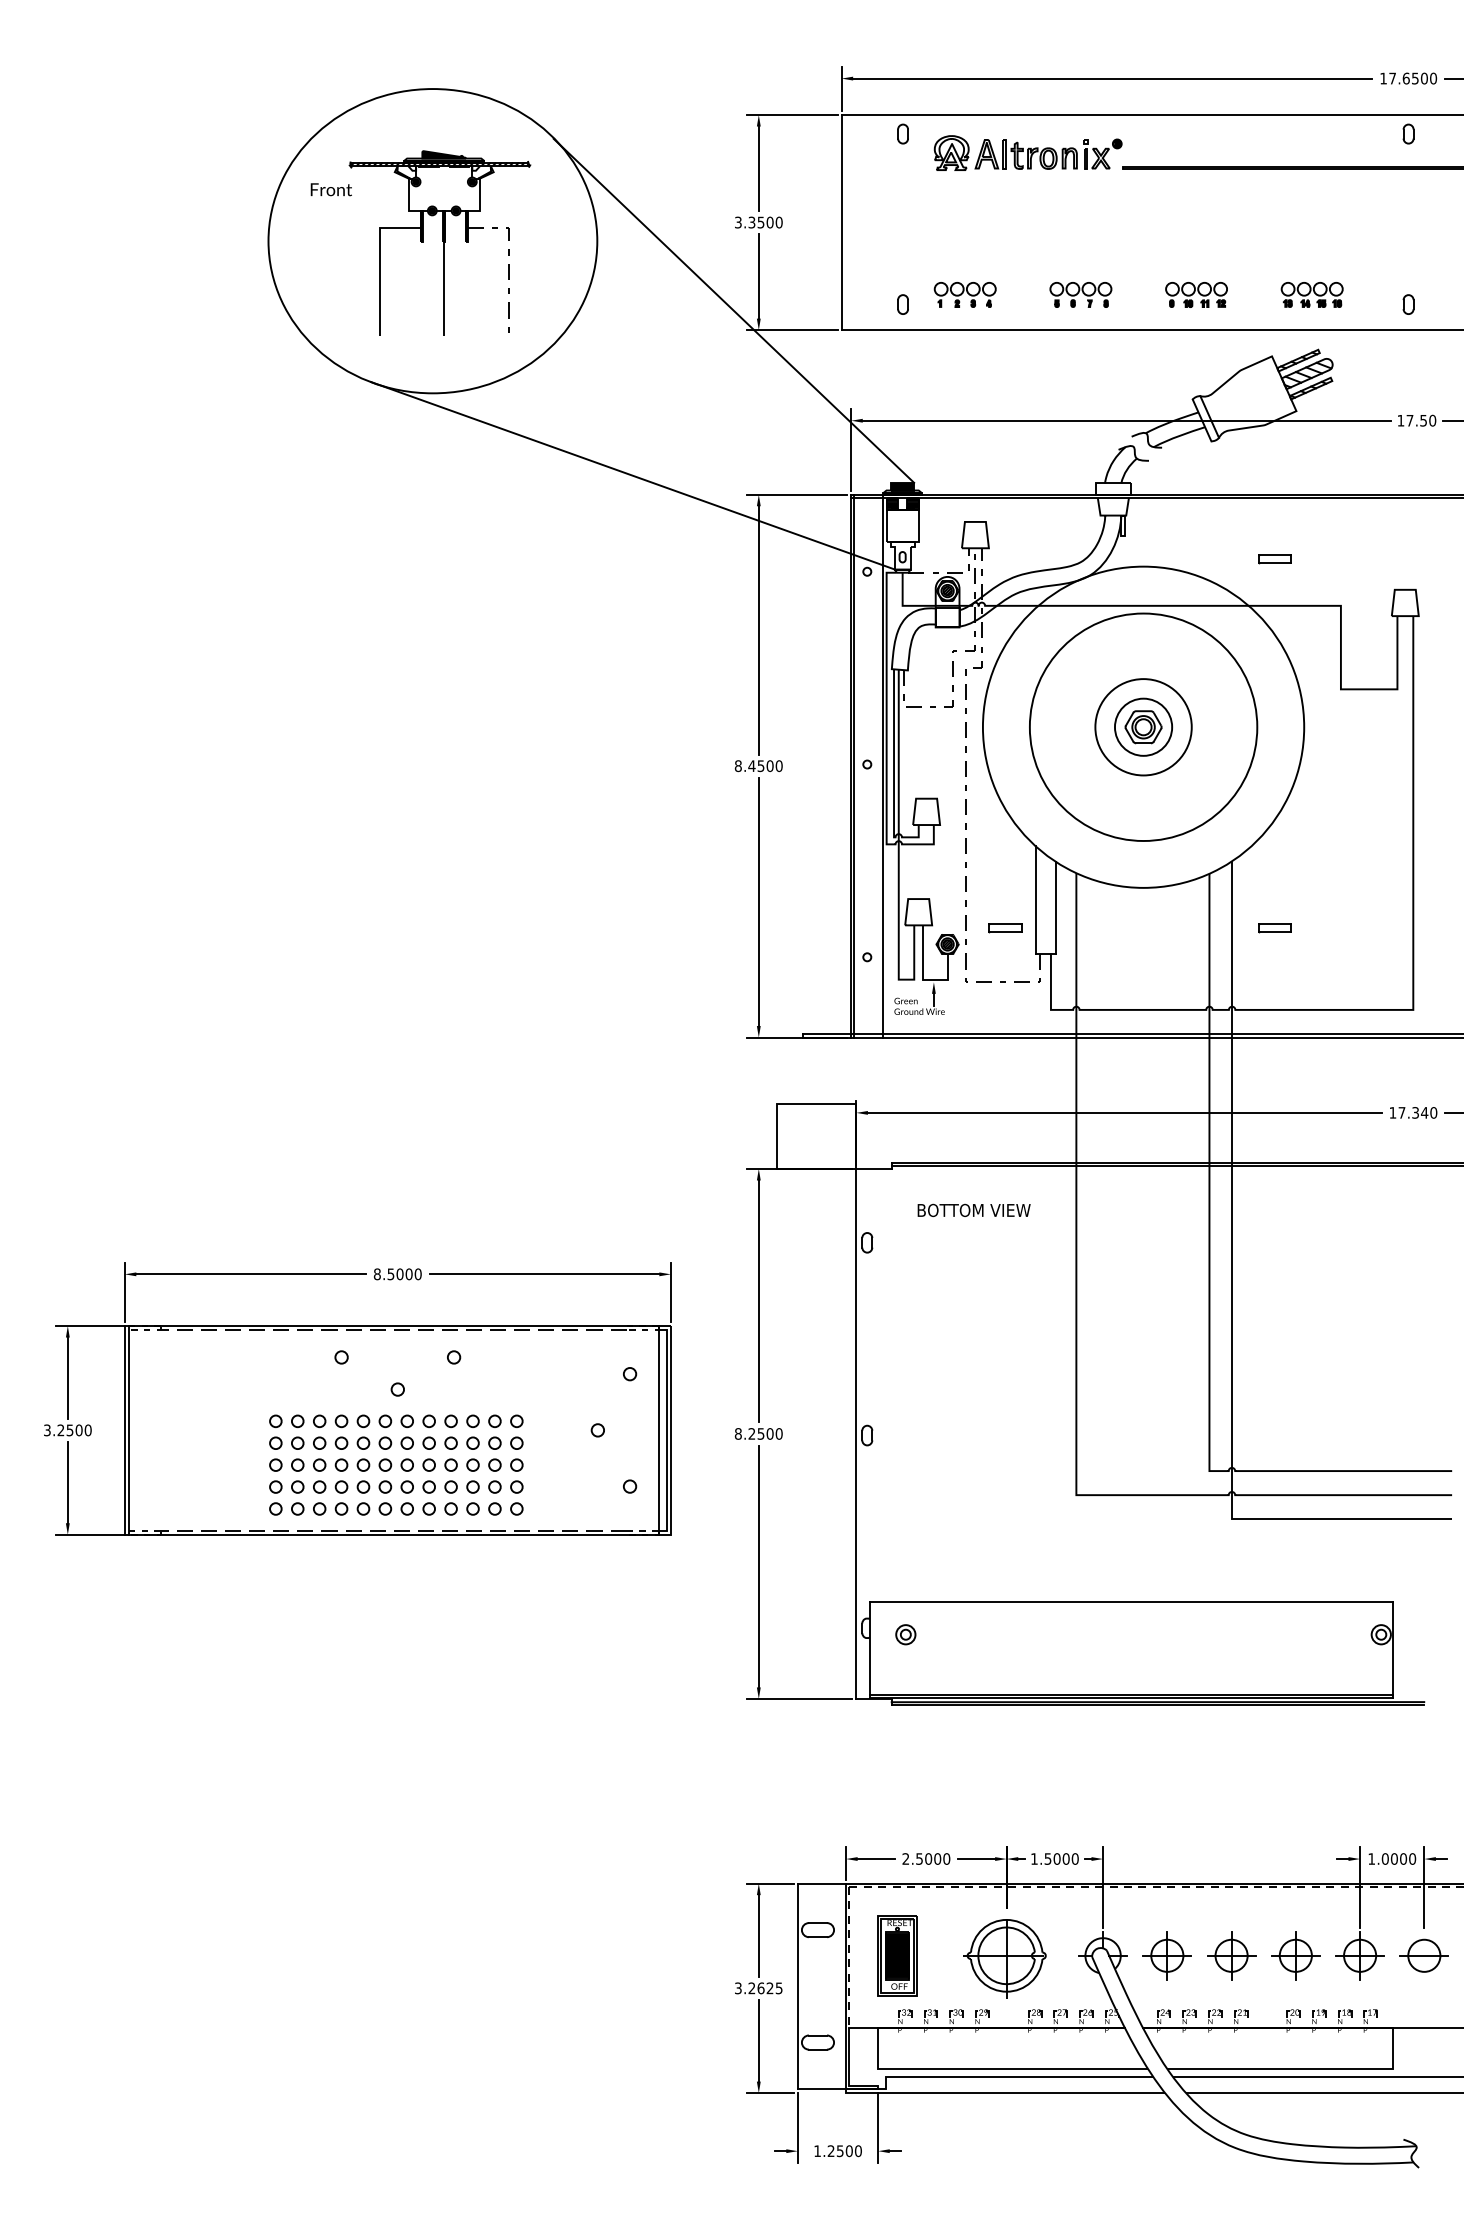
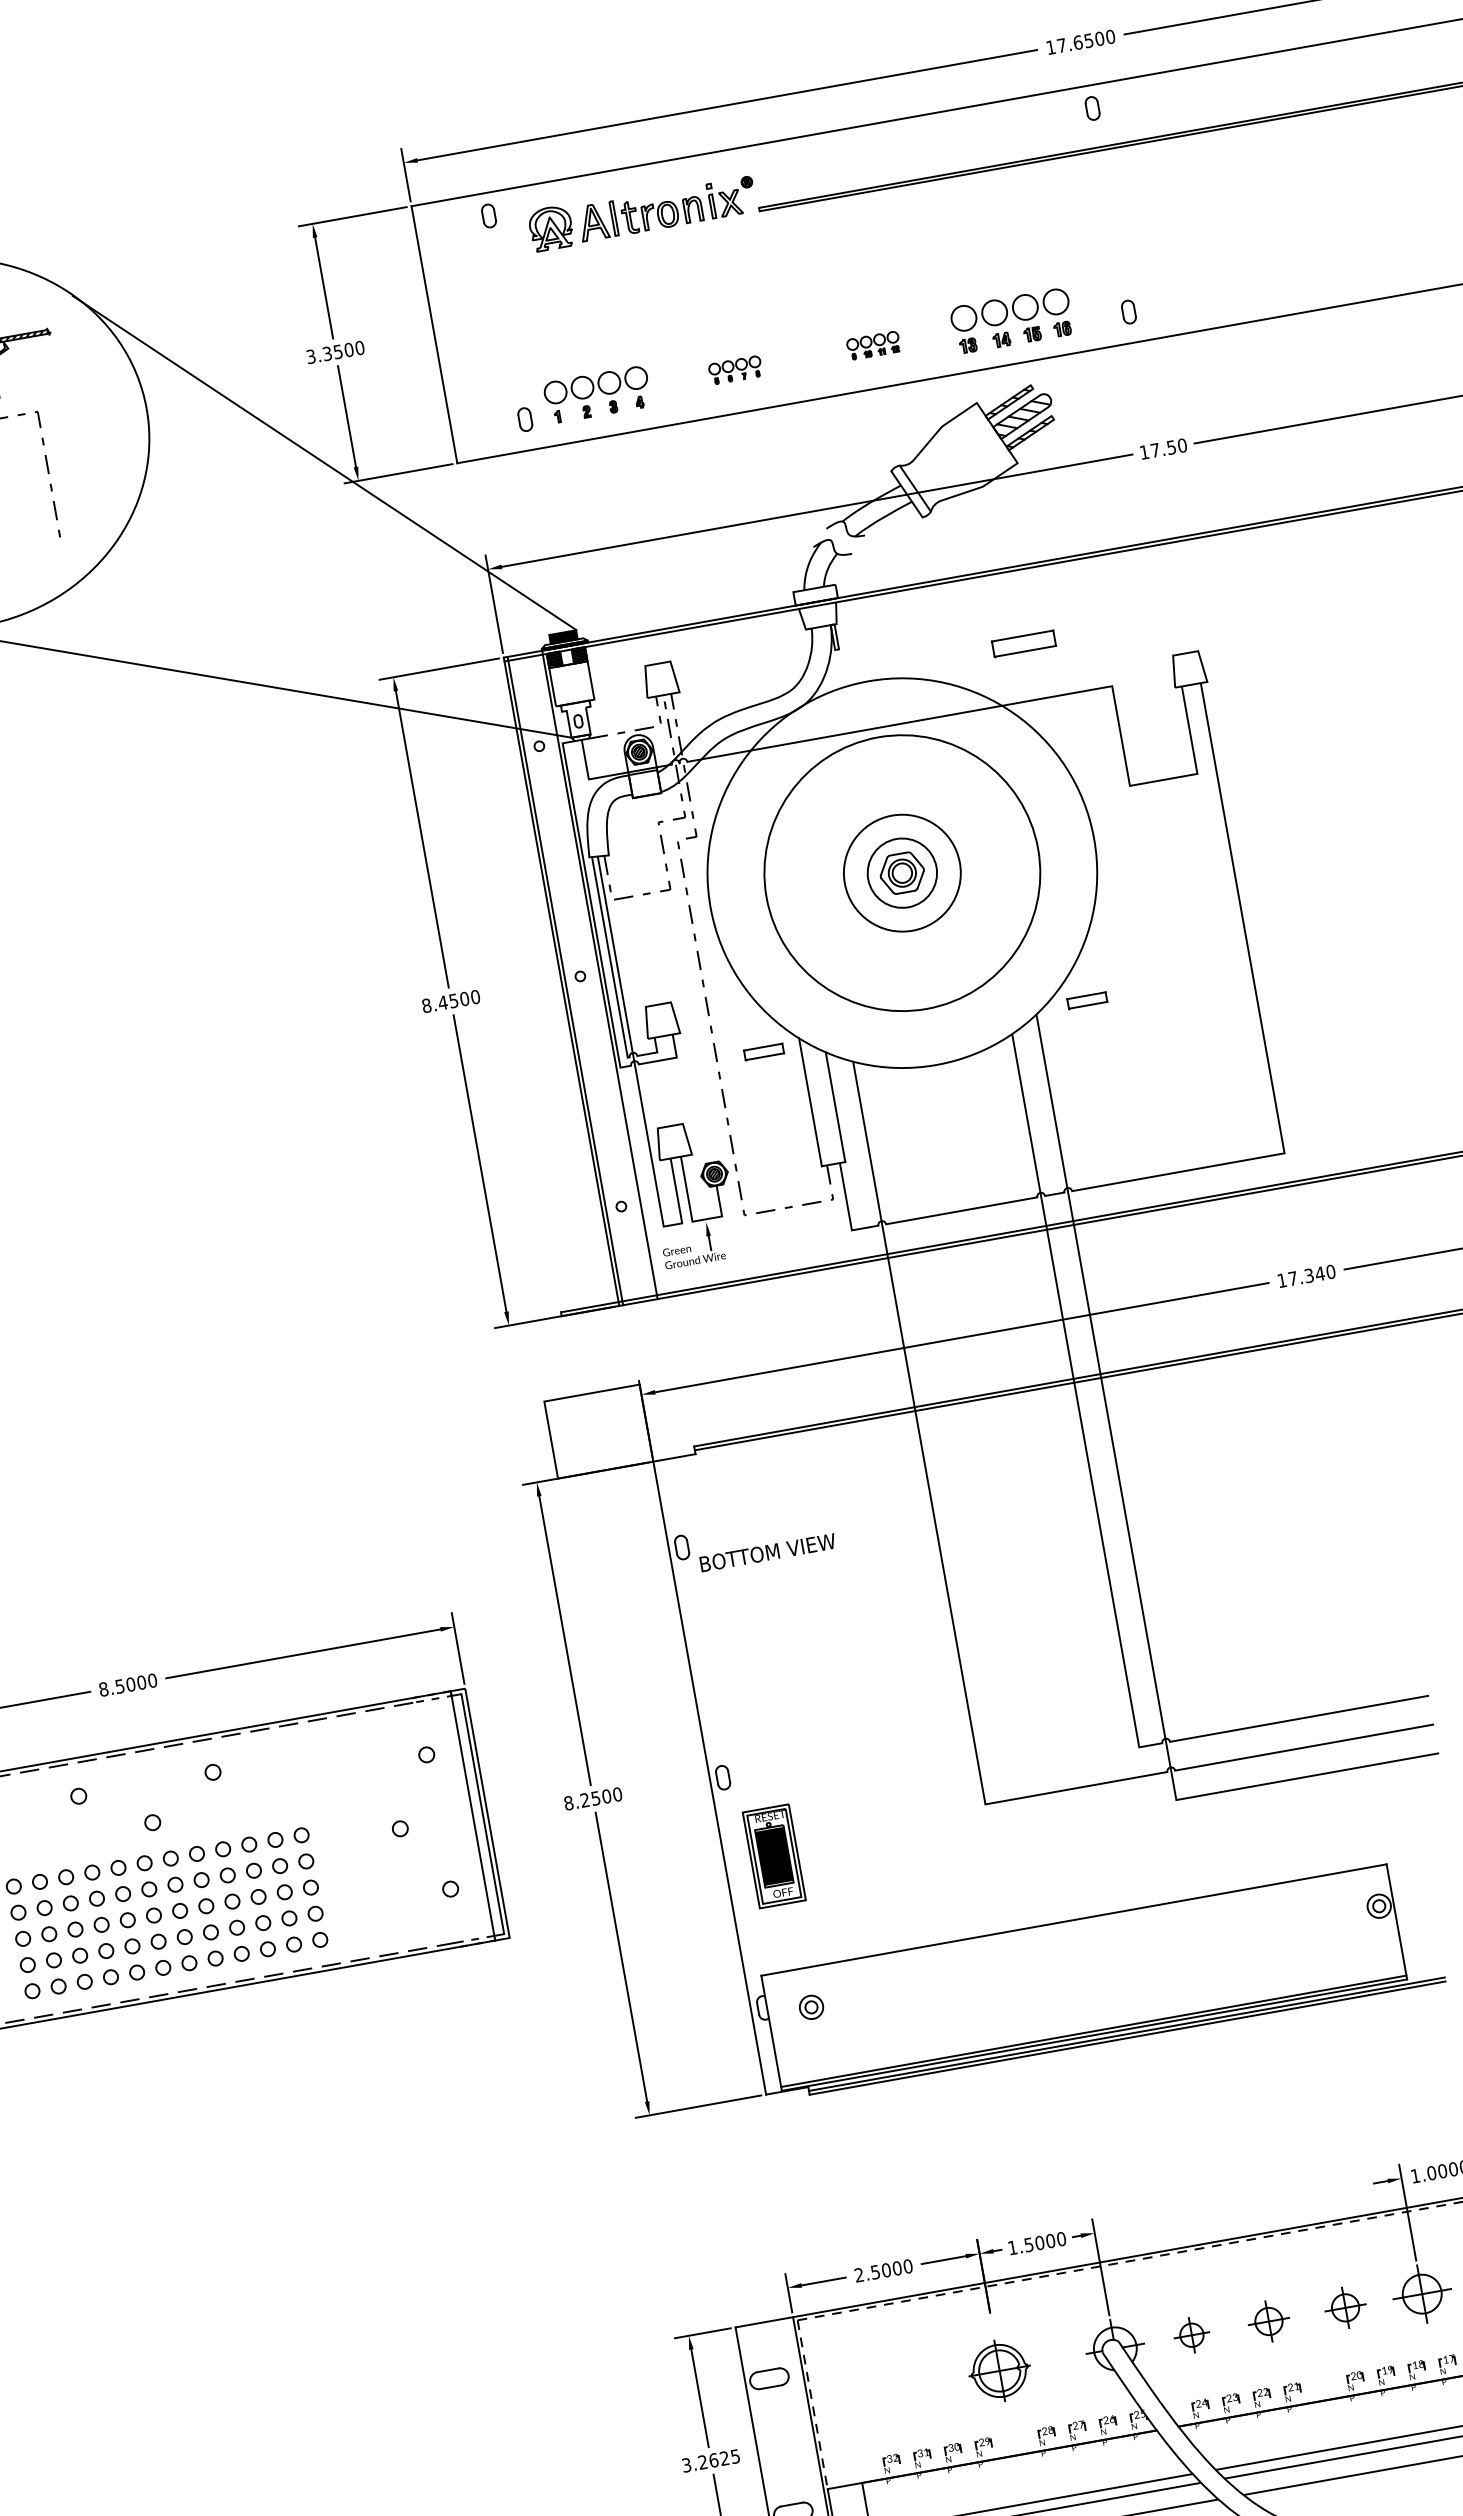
part: (964, 294) -> (596, 394), size x1.4
part: (1080, 294) -> (735, 369), size x0.7
part: (1196, 294) -> (873, 345), size x0.7
part: (1311, 294) -> (1010, 320), size x1.6
part: (1274, 559) -> (1023, 644), size x1.6
part: (1005, 928) -> (764, 1052), moved
part: (1274, 928) -> (1086, 1000), moved
text: (973, 1209) -> (766, 1551), moved
part: (897, 1955) -> (774, 1856), moved
part: (1166, 1955) -> (1190, 2334), size x0.6
part: (1231, 1955) -> (1268, 2321), size x0.7
part: (1295, 1955) -> (1345, 2307), size x0.7
part: (1004, 1958) -> (998, 2372), size x0.6

